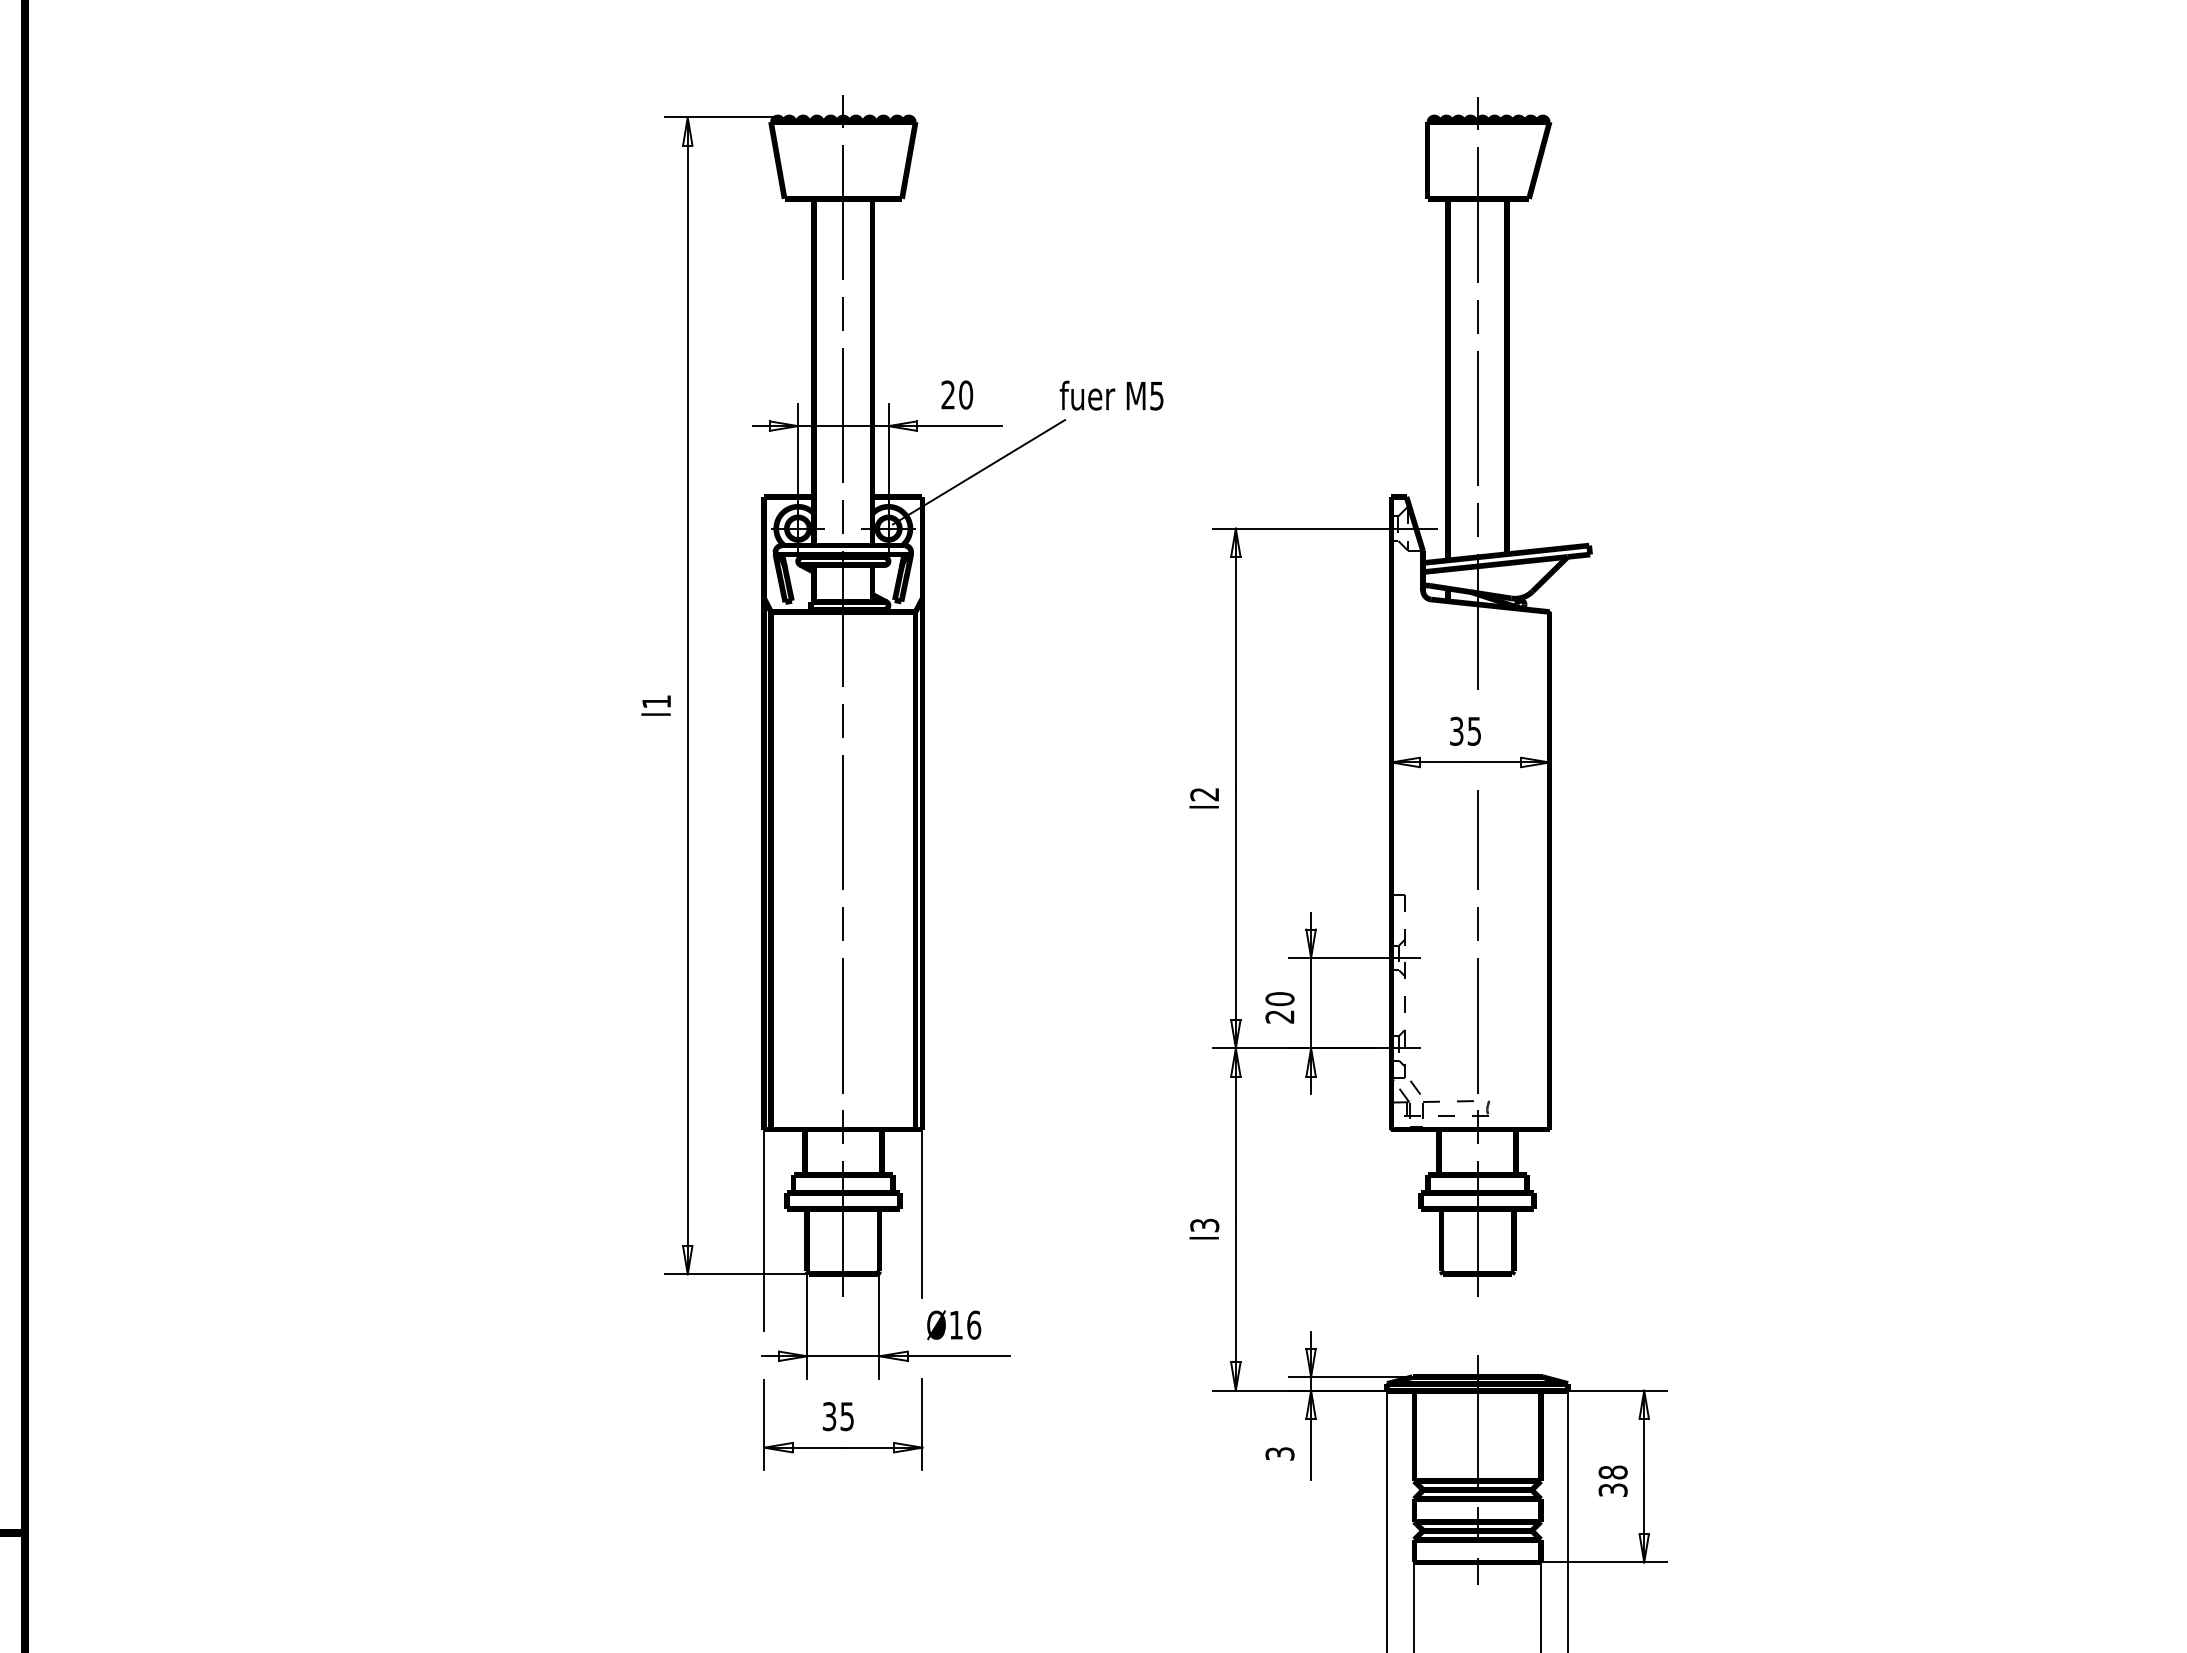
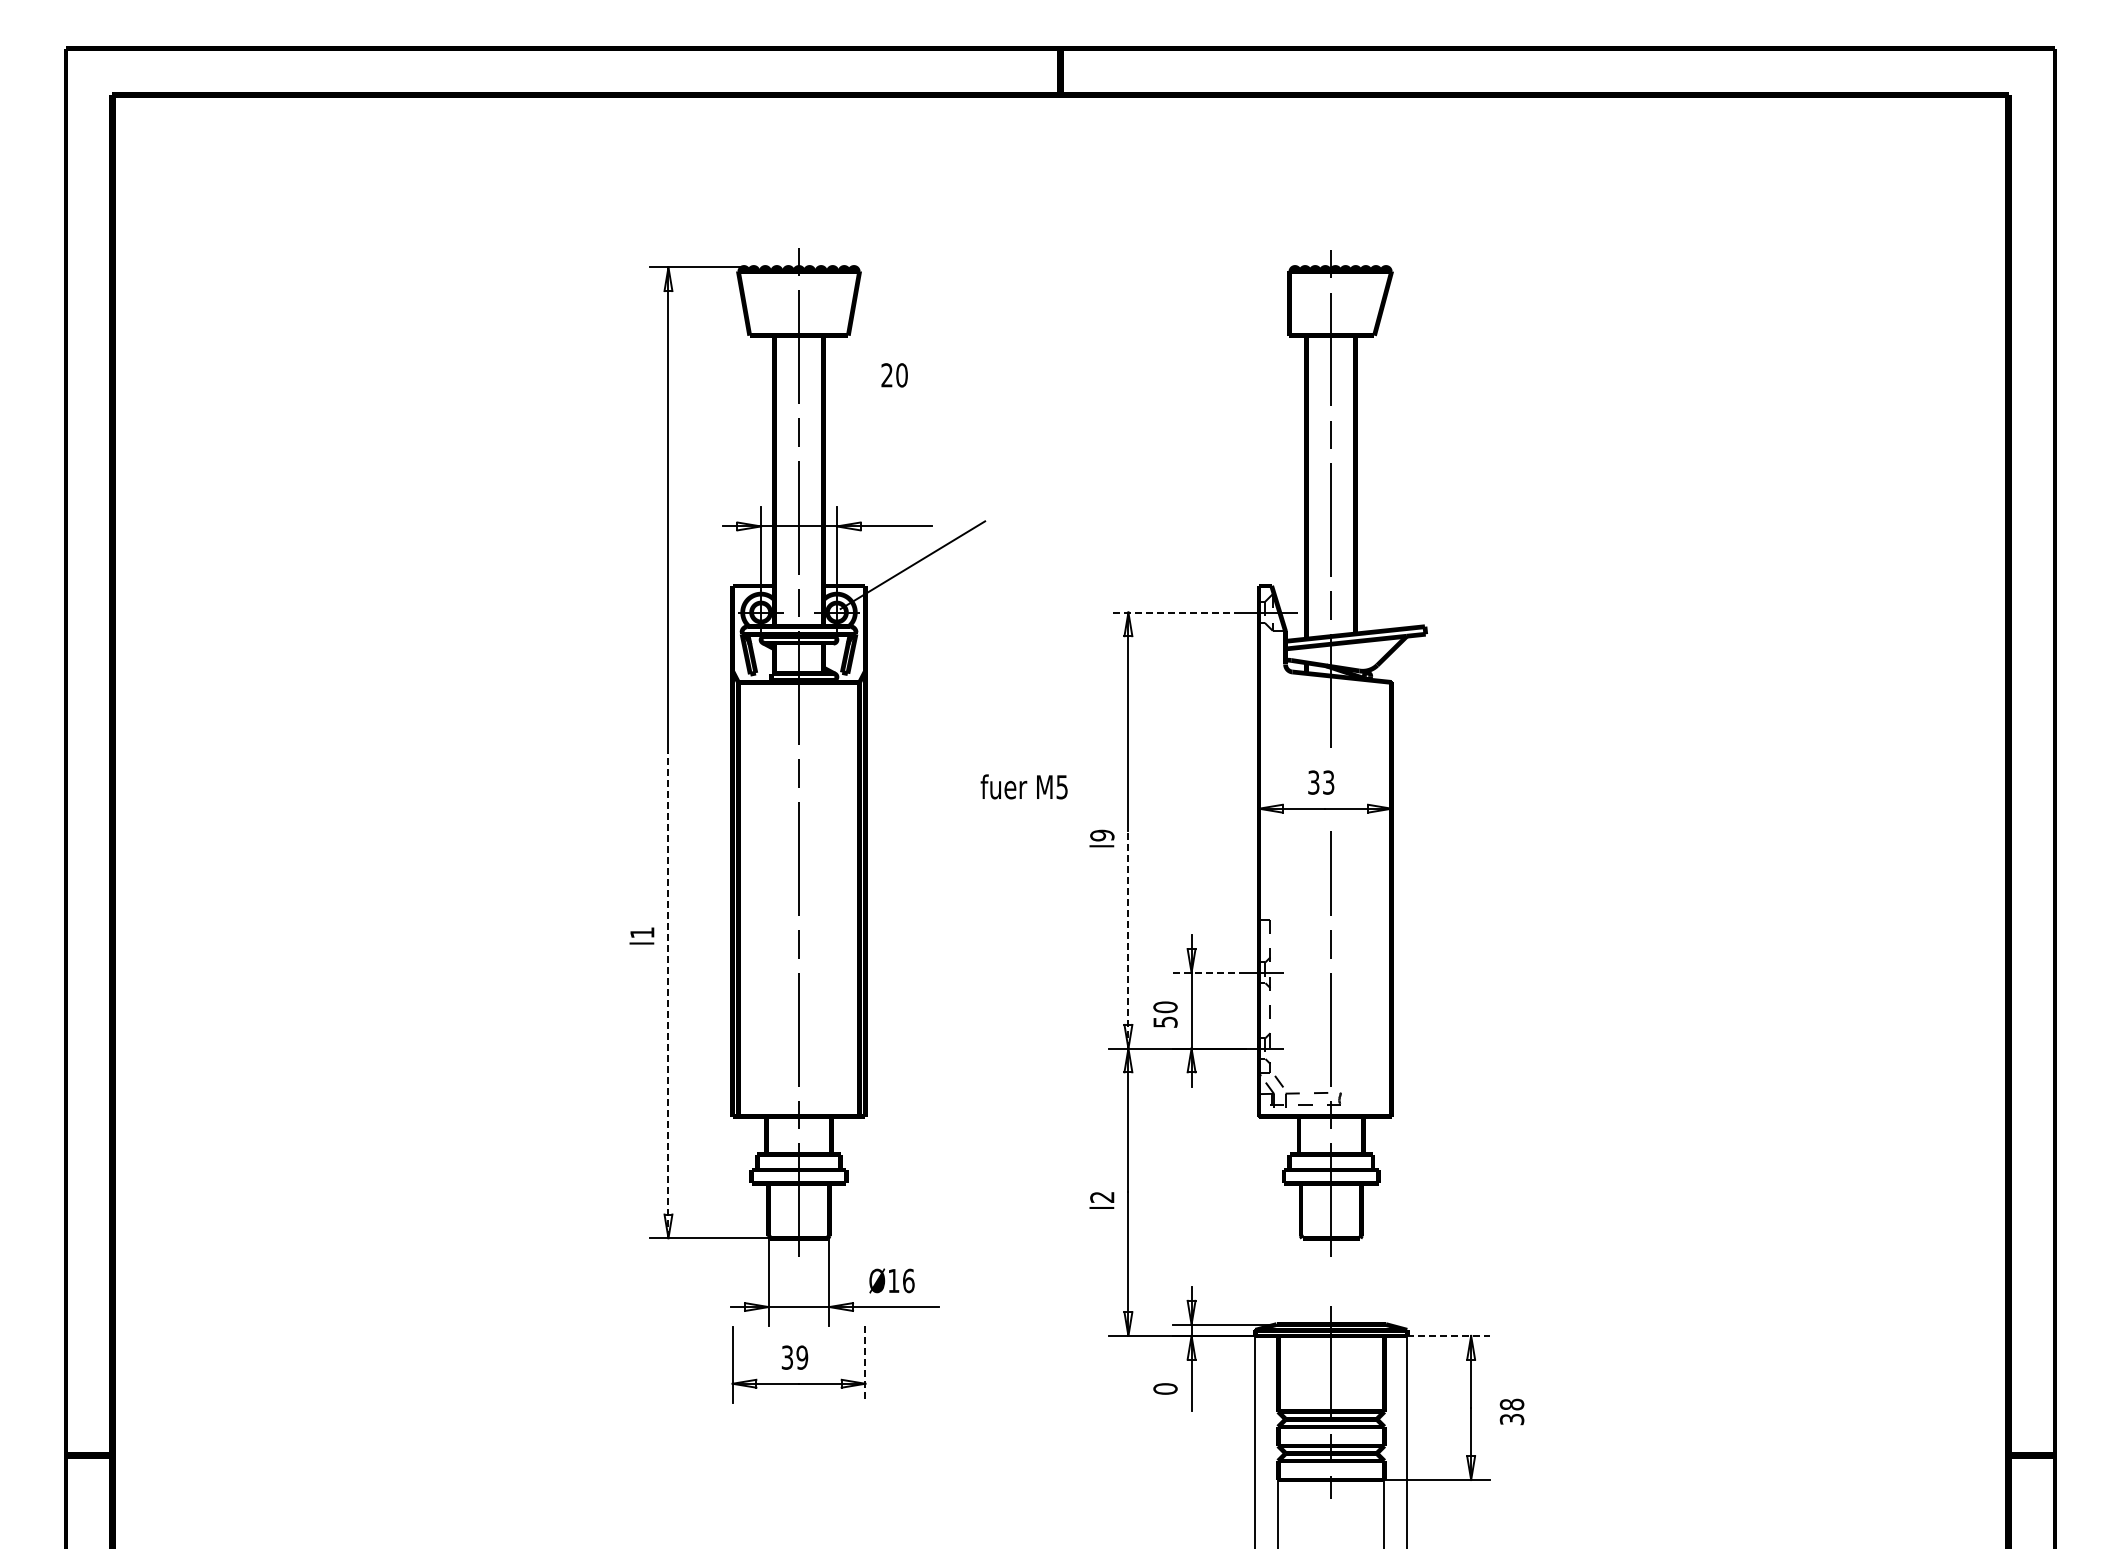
text: (957, 395) -> (894, 375), moved
text: (1110, 395) -> (1023, 786), moved
line: (1291, 528) -> (1175, 612), solid -> dashed
text: (655, 705) -> (641, 935), moved
text: (1474, 731) -> (1328, 782), 35 -> 33
text: (1204, 794) -> (1102, 835), l2 -> l9
line: (1235, 918) -> (1128, 939), solid -> dashed
line: (1332, 957) -> (1209, 972), solid -> dashed
line: (687, 985) -> (668, 995), solid -> dashed
text: (1280, 1016) -> (1165, 1021), 20 -> 50
line: (922, 1213) -> (865, 1187), removed
text: (1204, 1224) -> (1102, 1196), l3 -> l2
line: (764, 1230) -> (732, 1201), removed
line: (1618, 1390) -> (1449, 1335), solid -> dashed
text: (847, 1416) -> (802, 1357), 35 -> 39
line: (922, 1425) -> (865, 1365), solid -> dashed
text: (1280, 1453) -> (1165, 1388), 3 -> 0
text: (1612, 1480) -> (1511, 1411), moved

